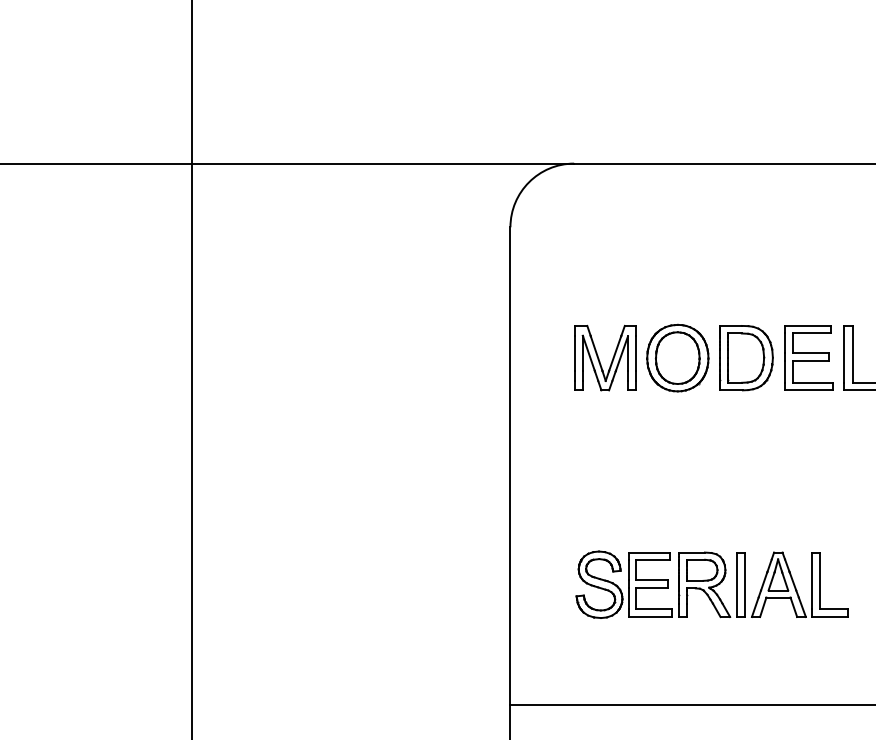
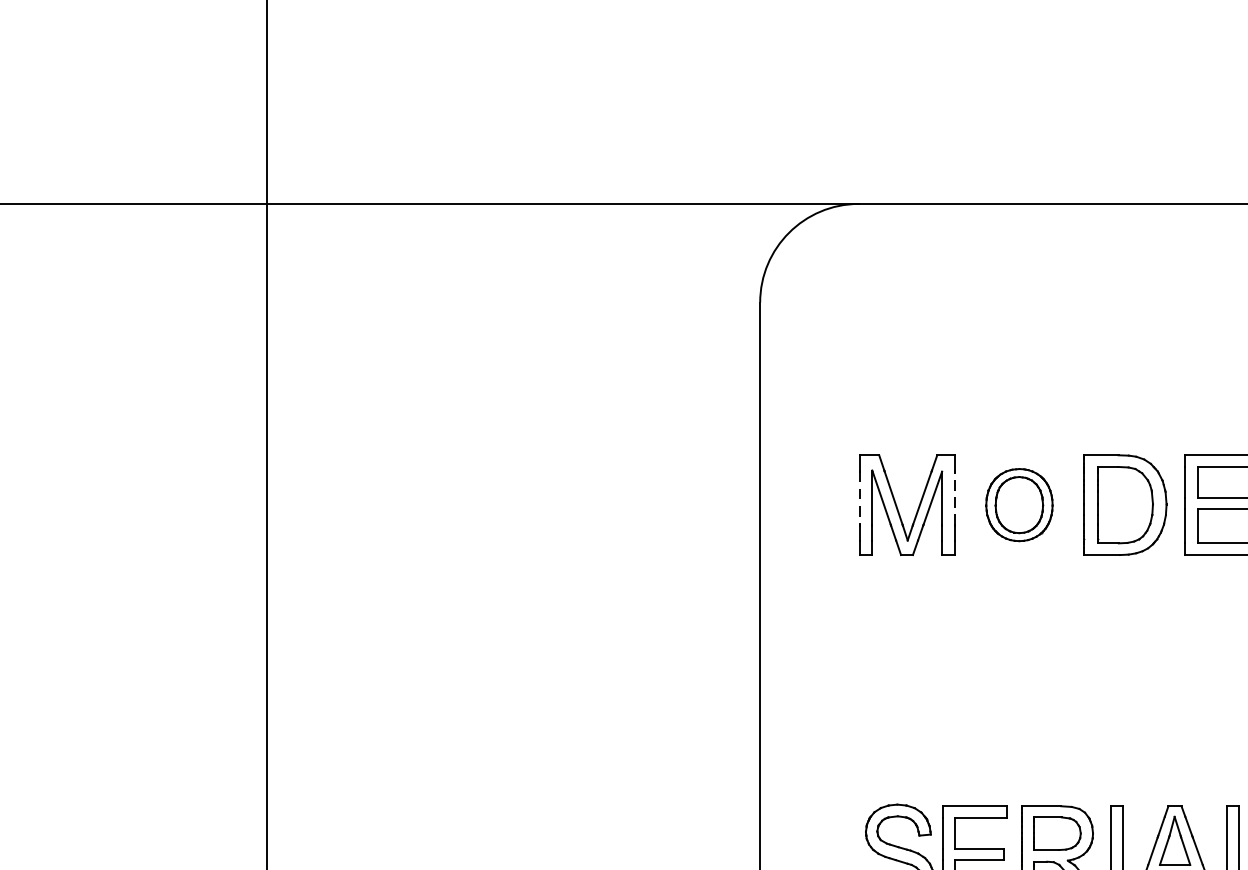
line: (636, 353) -> (955, 497), solid -> dashed
line: (574, 354) -> (859, 499), solid -> dashed
part: (677, 357) -> (1018, 504), size x0.7

